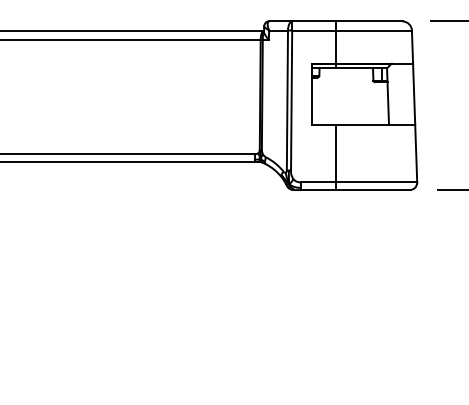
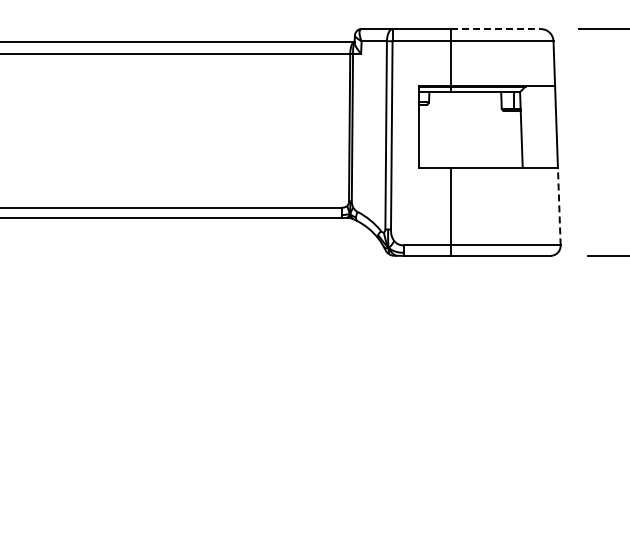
line: (369, 21) -> (496, 29), solid -> dashed
line: (416, 153) -> (559, 206), solid -> dashed

